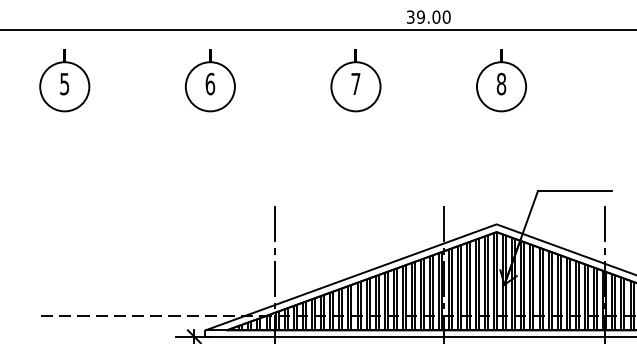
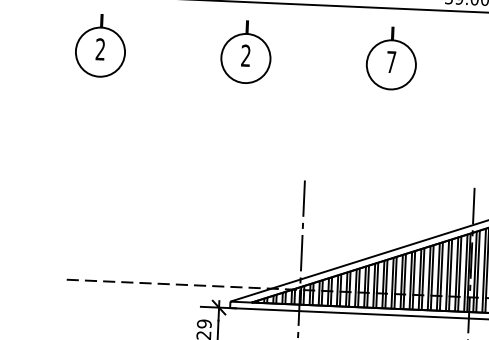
text: (64, 83) -> (100, 48), 5 -> 2
text: (210, 83) -> (246, 55), 6 -> 2

